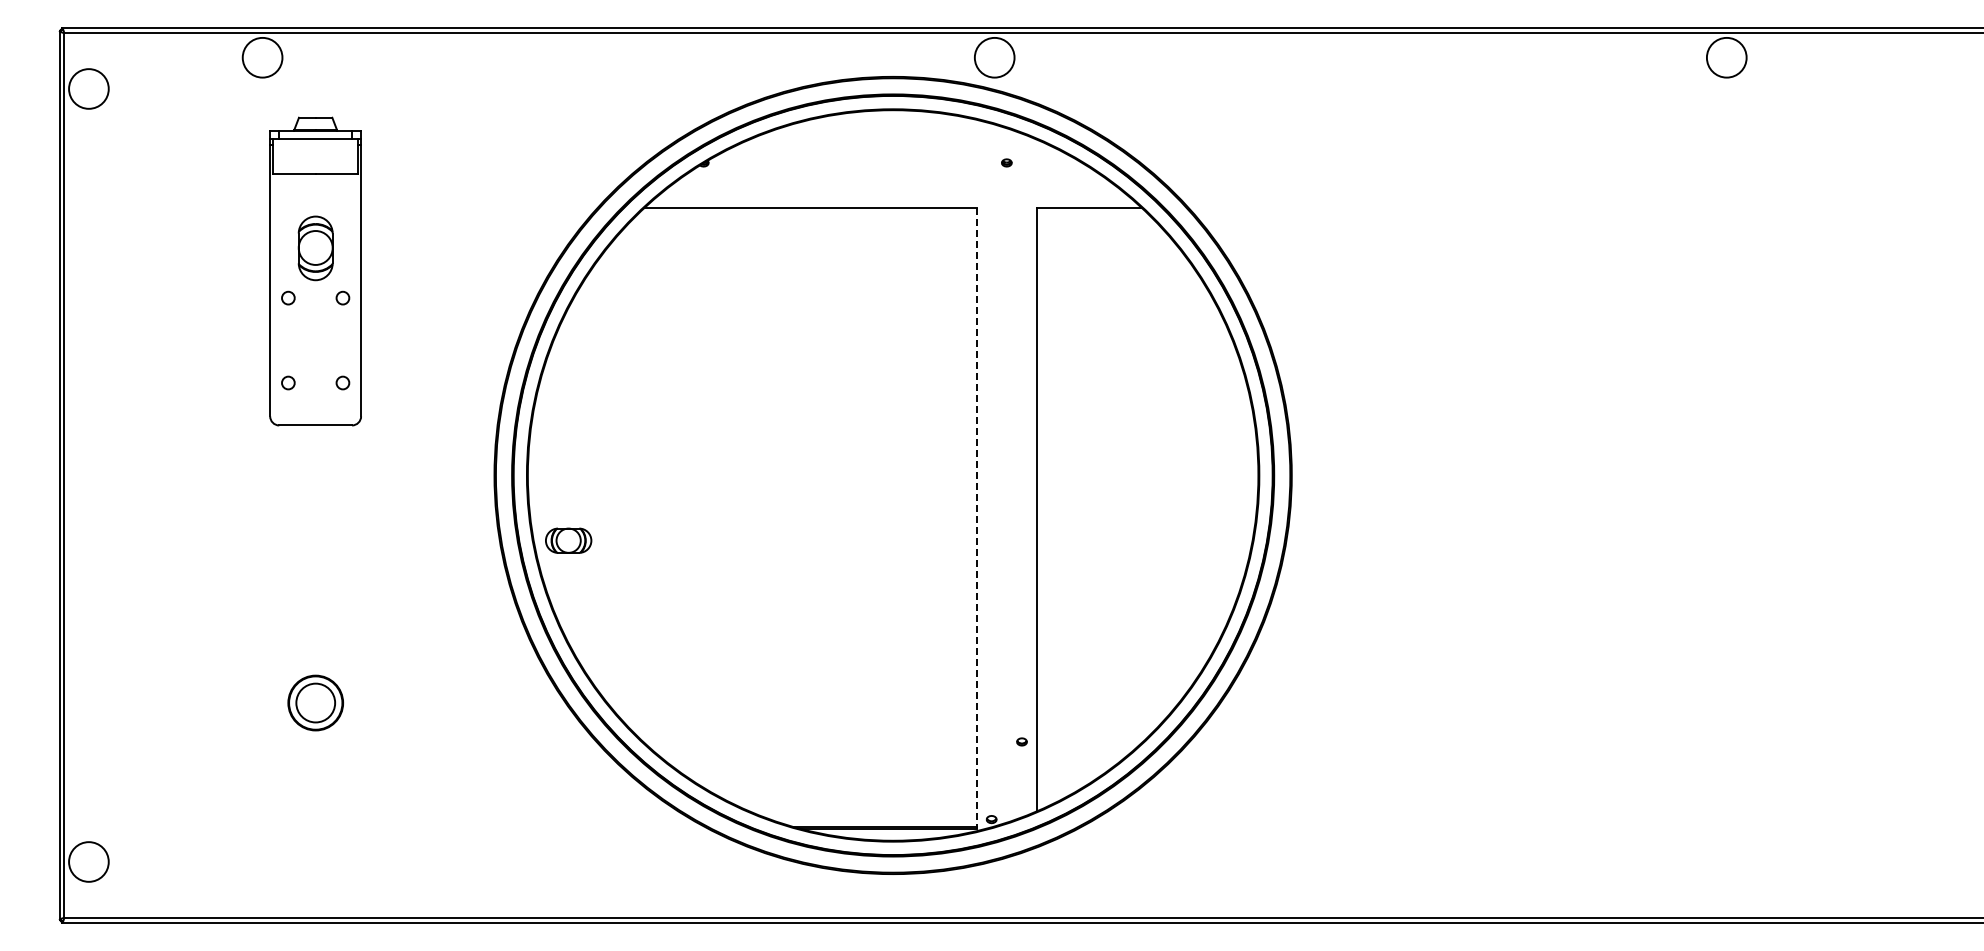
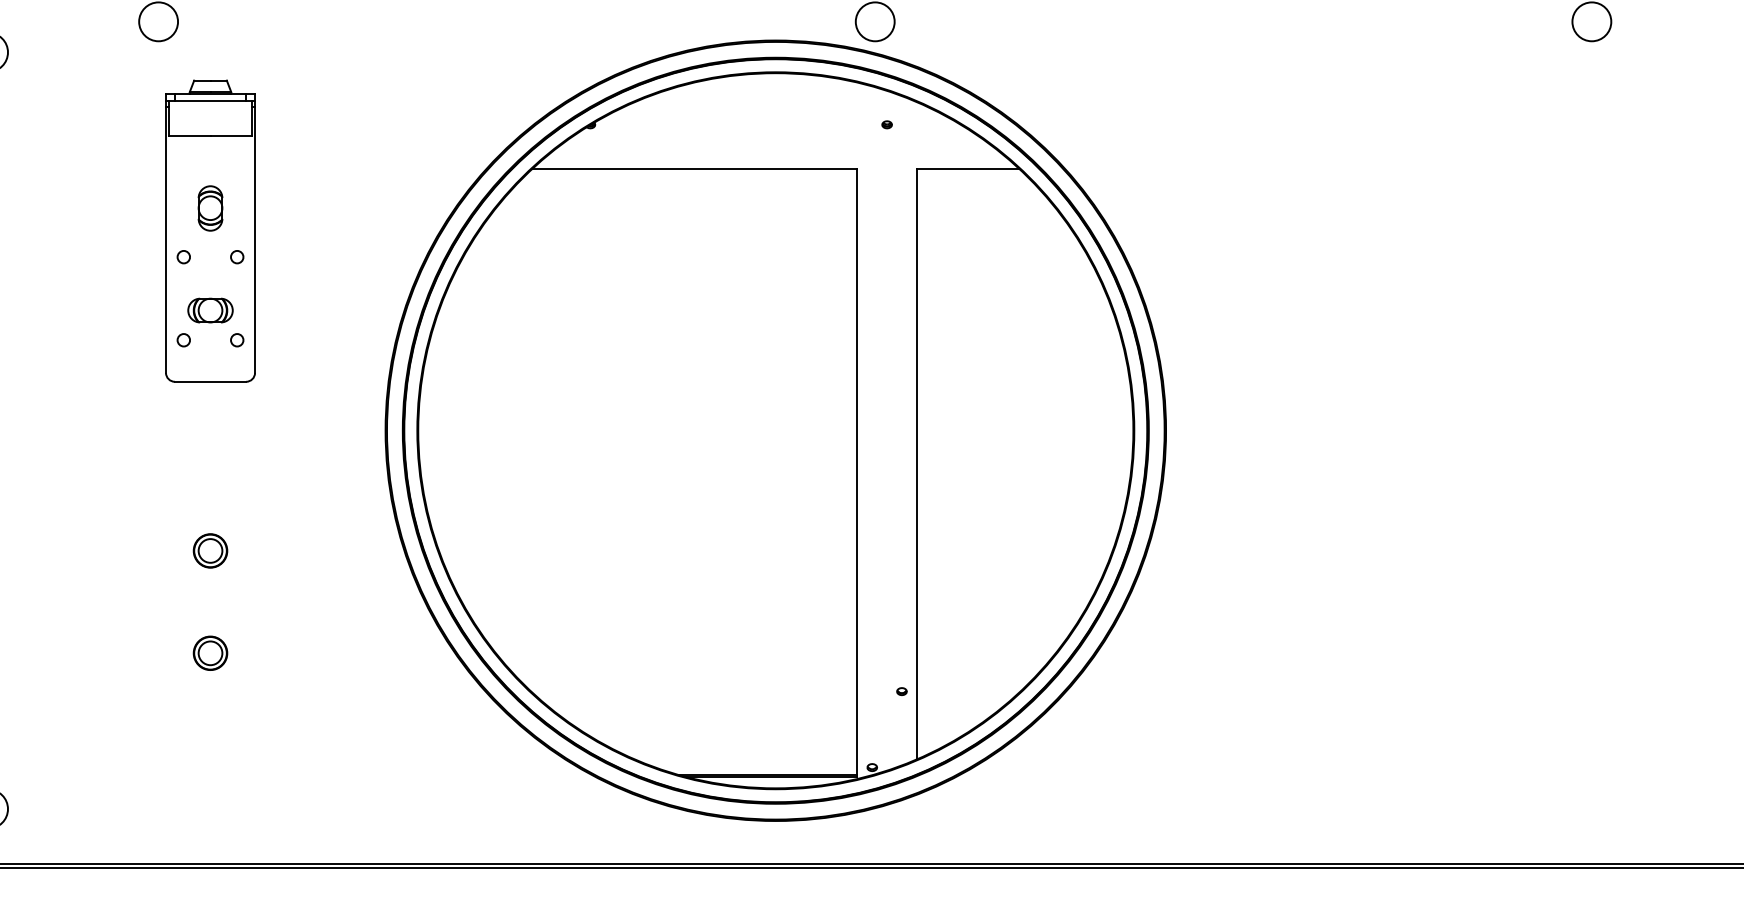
part: (315, 248) -> (210, 208), size x0.71
line: (976, 519) -> (857, 473), dashed -> solid
part: (568, 540) -> (210, 310), moved
part: (315, 598) -> (210, 551), added
part: (315, 702) -> (210, 652), size x0.62

